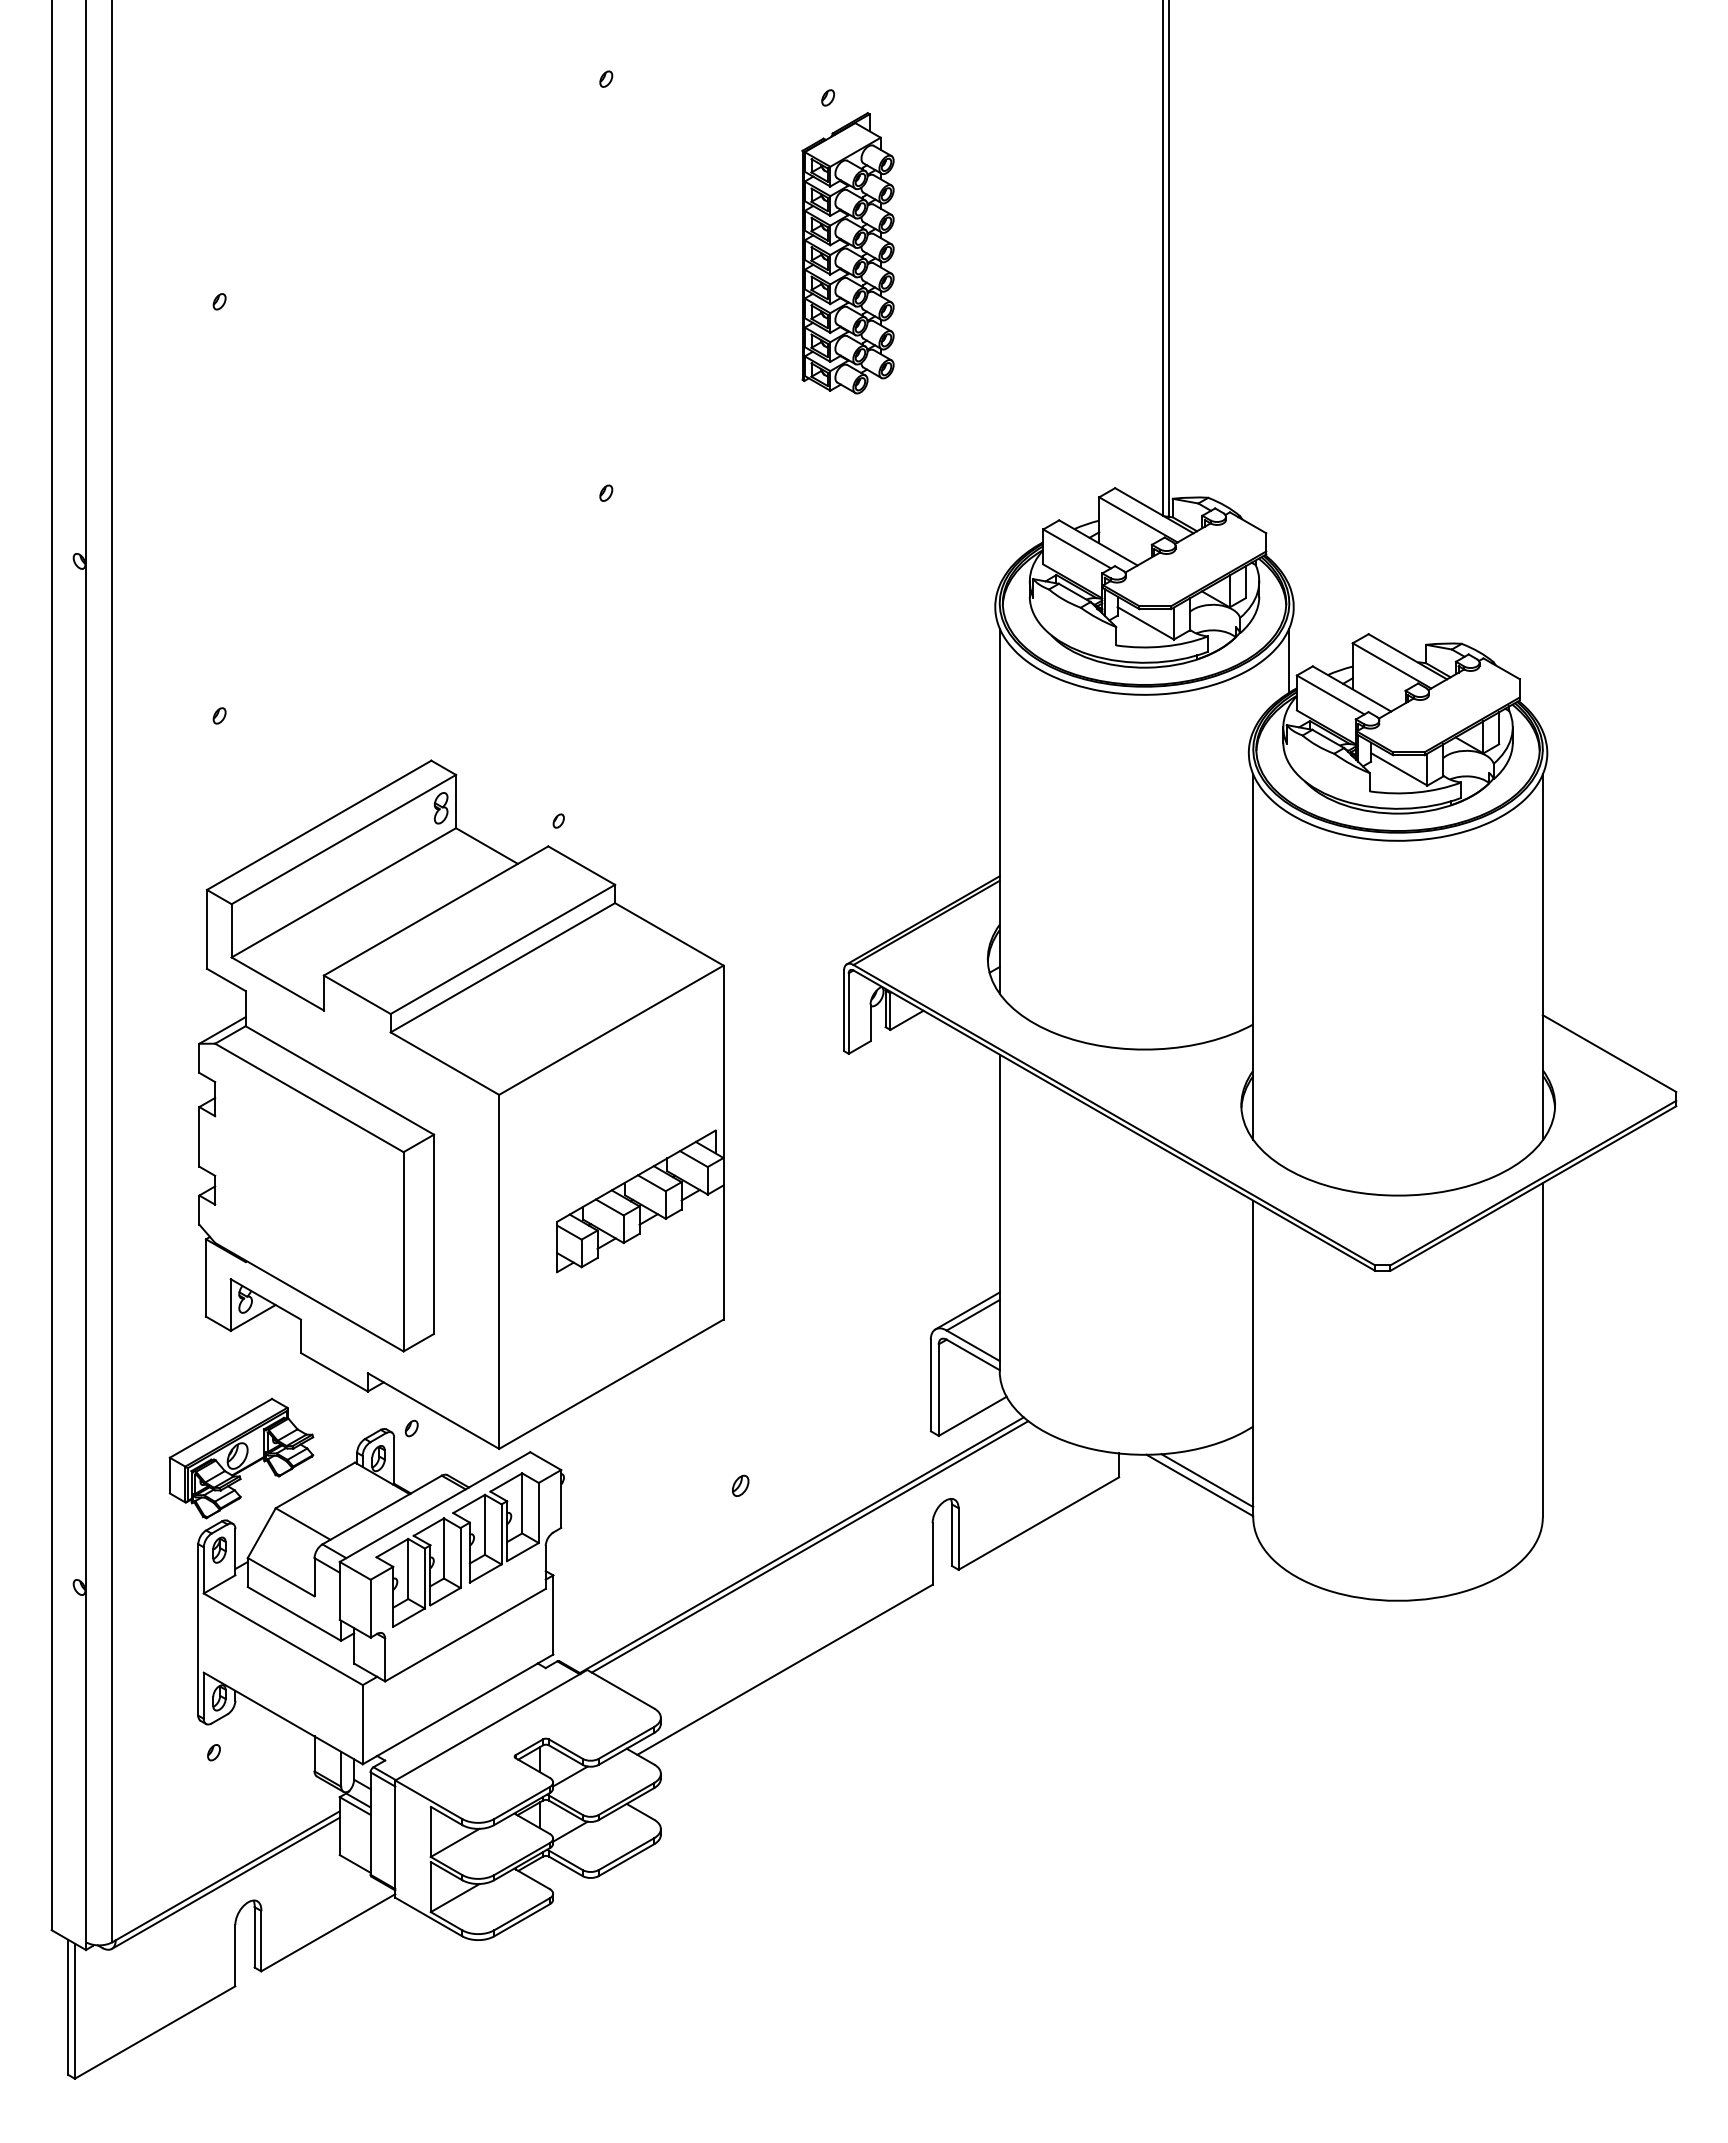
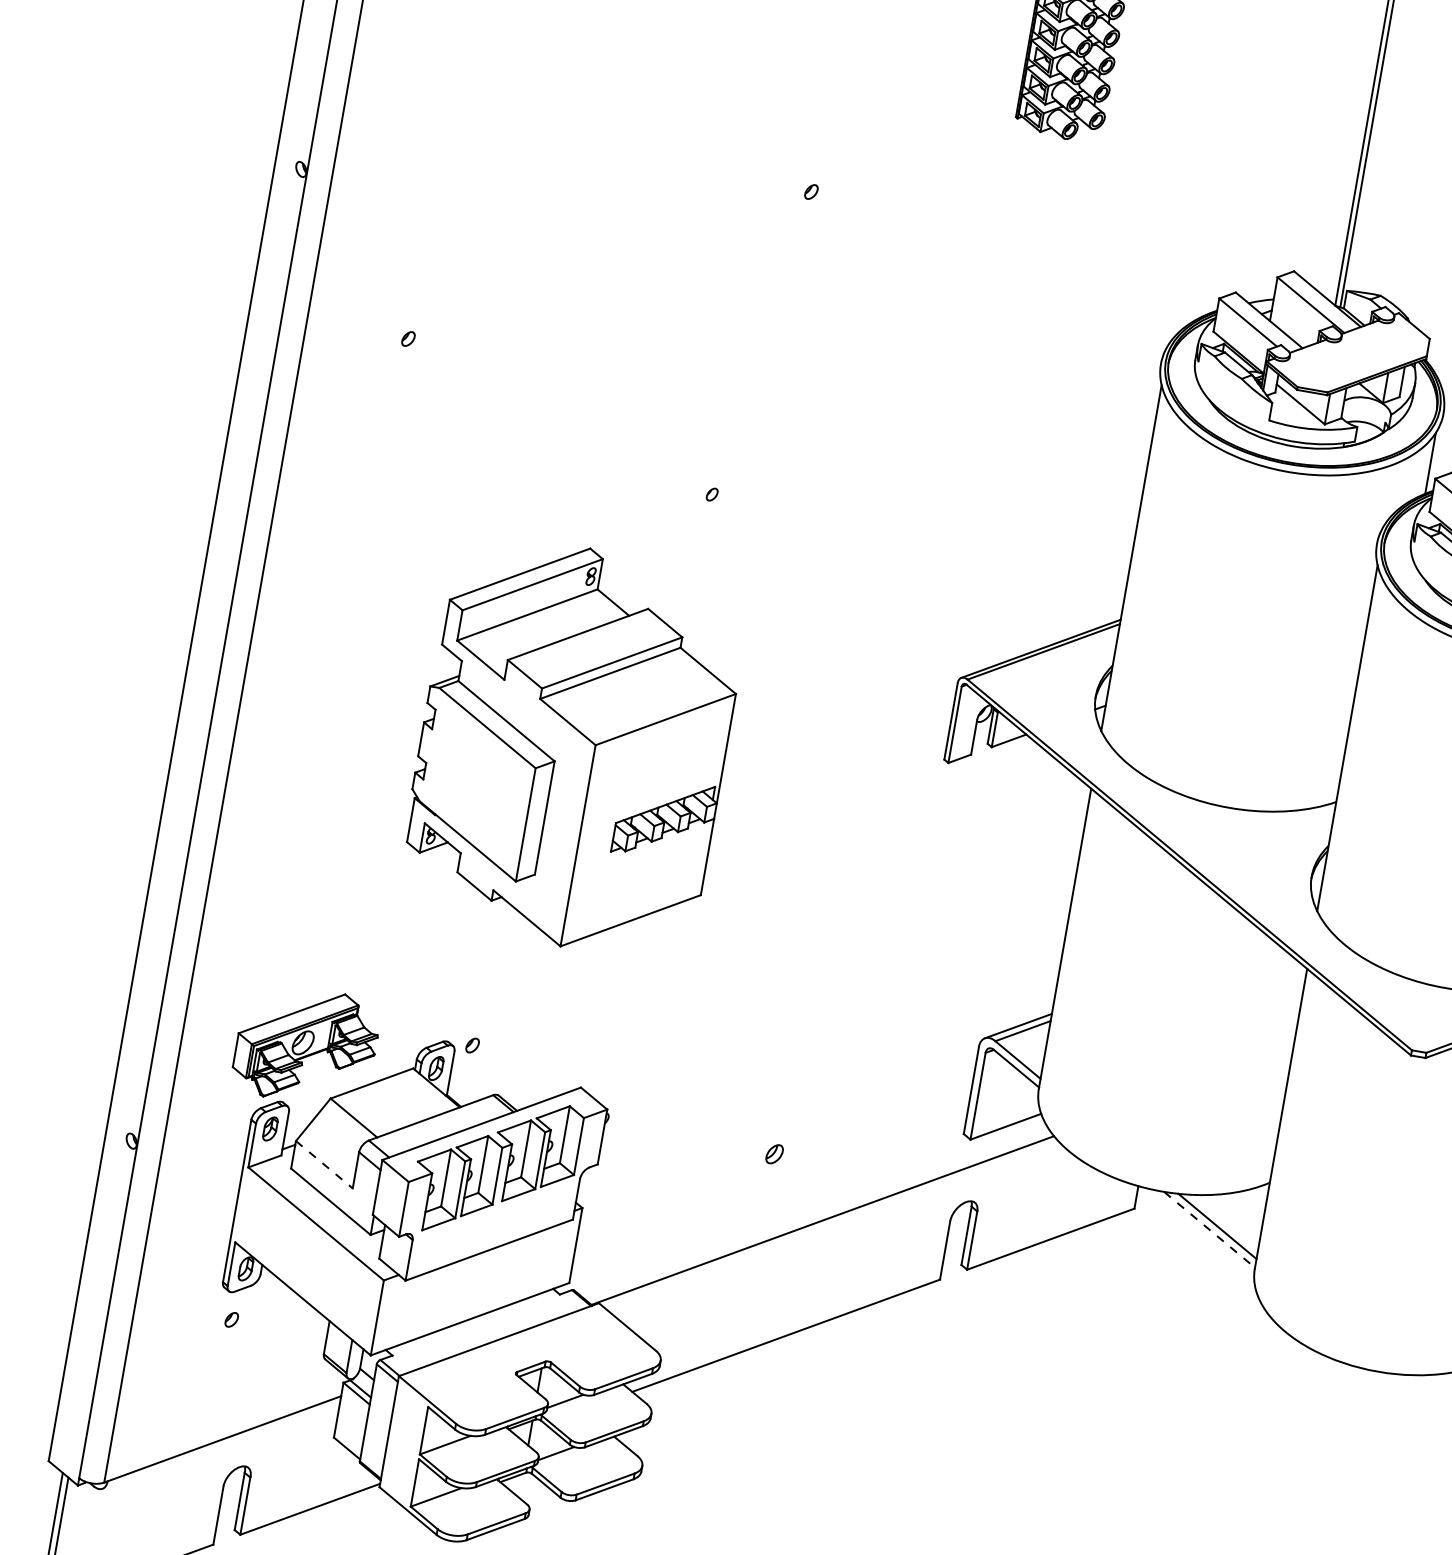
part: (461, 1104) -> (573, 746), size x0.6
line: (1199, 1485) -> (1209, 1229), solid -> dashed
line: (809, 1546) -> (829, 1223), removed
line: (281, 1577) -> (324, 1165), solid -> dashed
line: (225, 1882) -> (221, 1444), removed

